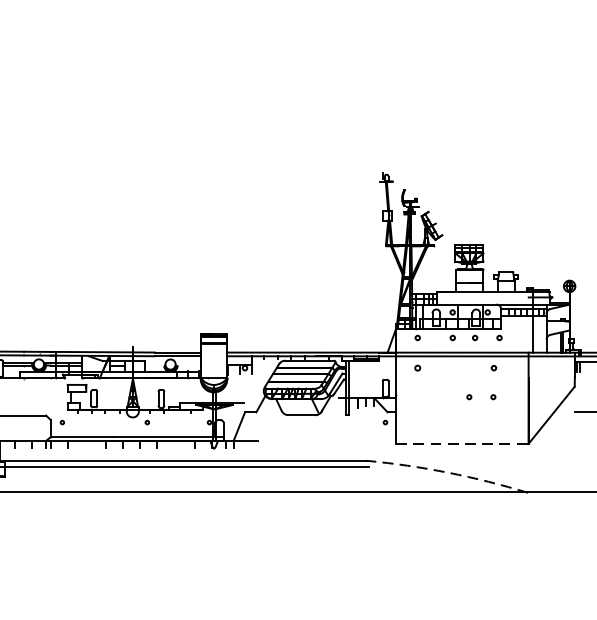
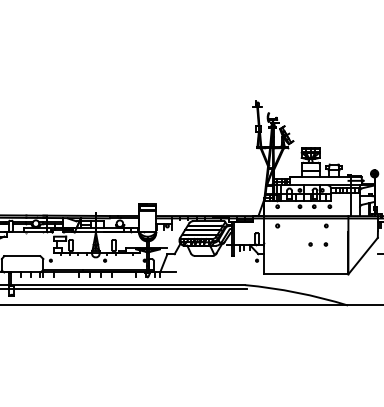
line: (462, 444) -> (306, 274), dashed -> solid
arc: (448, 472) -> (297, 292), dashed -> solid

